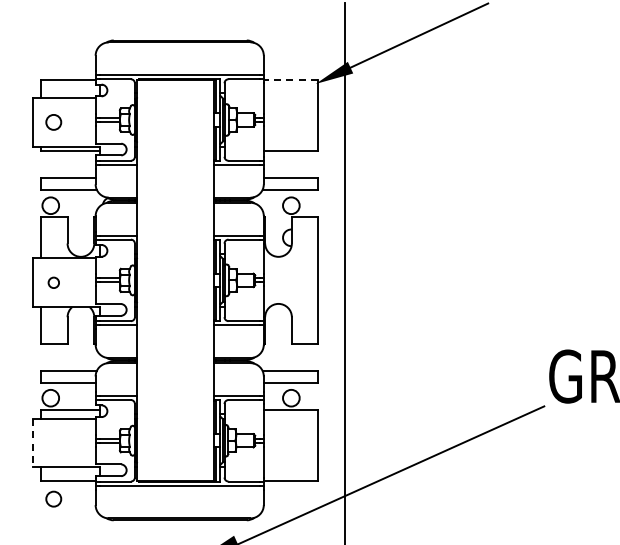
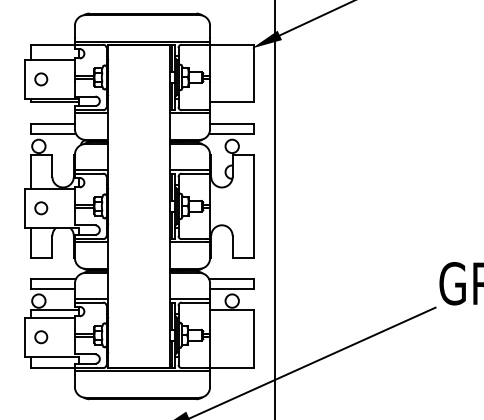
line: (290, 79) -> (231, 44), dashed -> solid
circle: (53, 282) -> (41, 208), size x1.43
line: (33, 443) -> (24, 337), dashed -> solid
circle: (53, 498) -> (41, 336), moved

